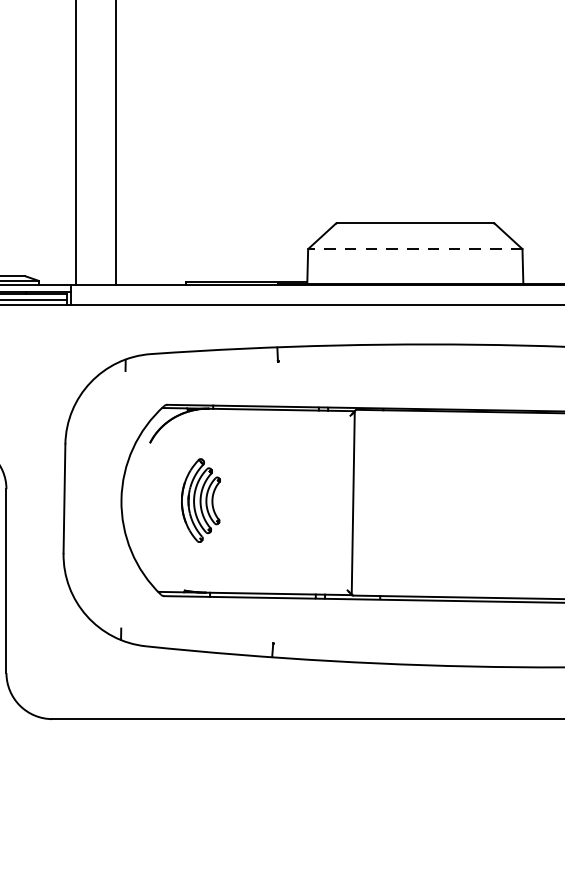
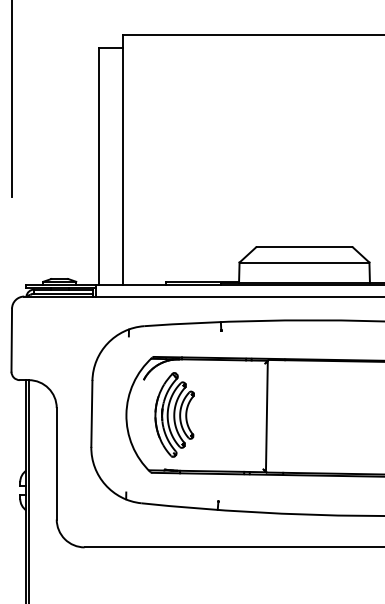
line: (415, 249) -> (304, 262), dashed -> solid
part: (200, 499) -> (174, 414), size x1.67

